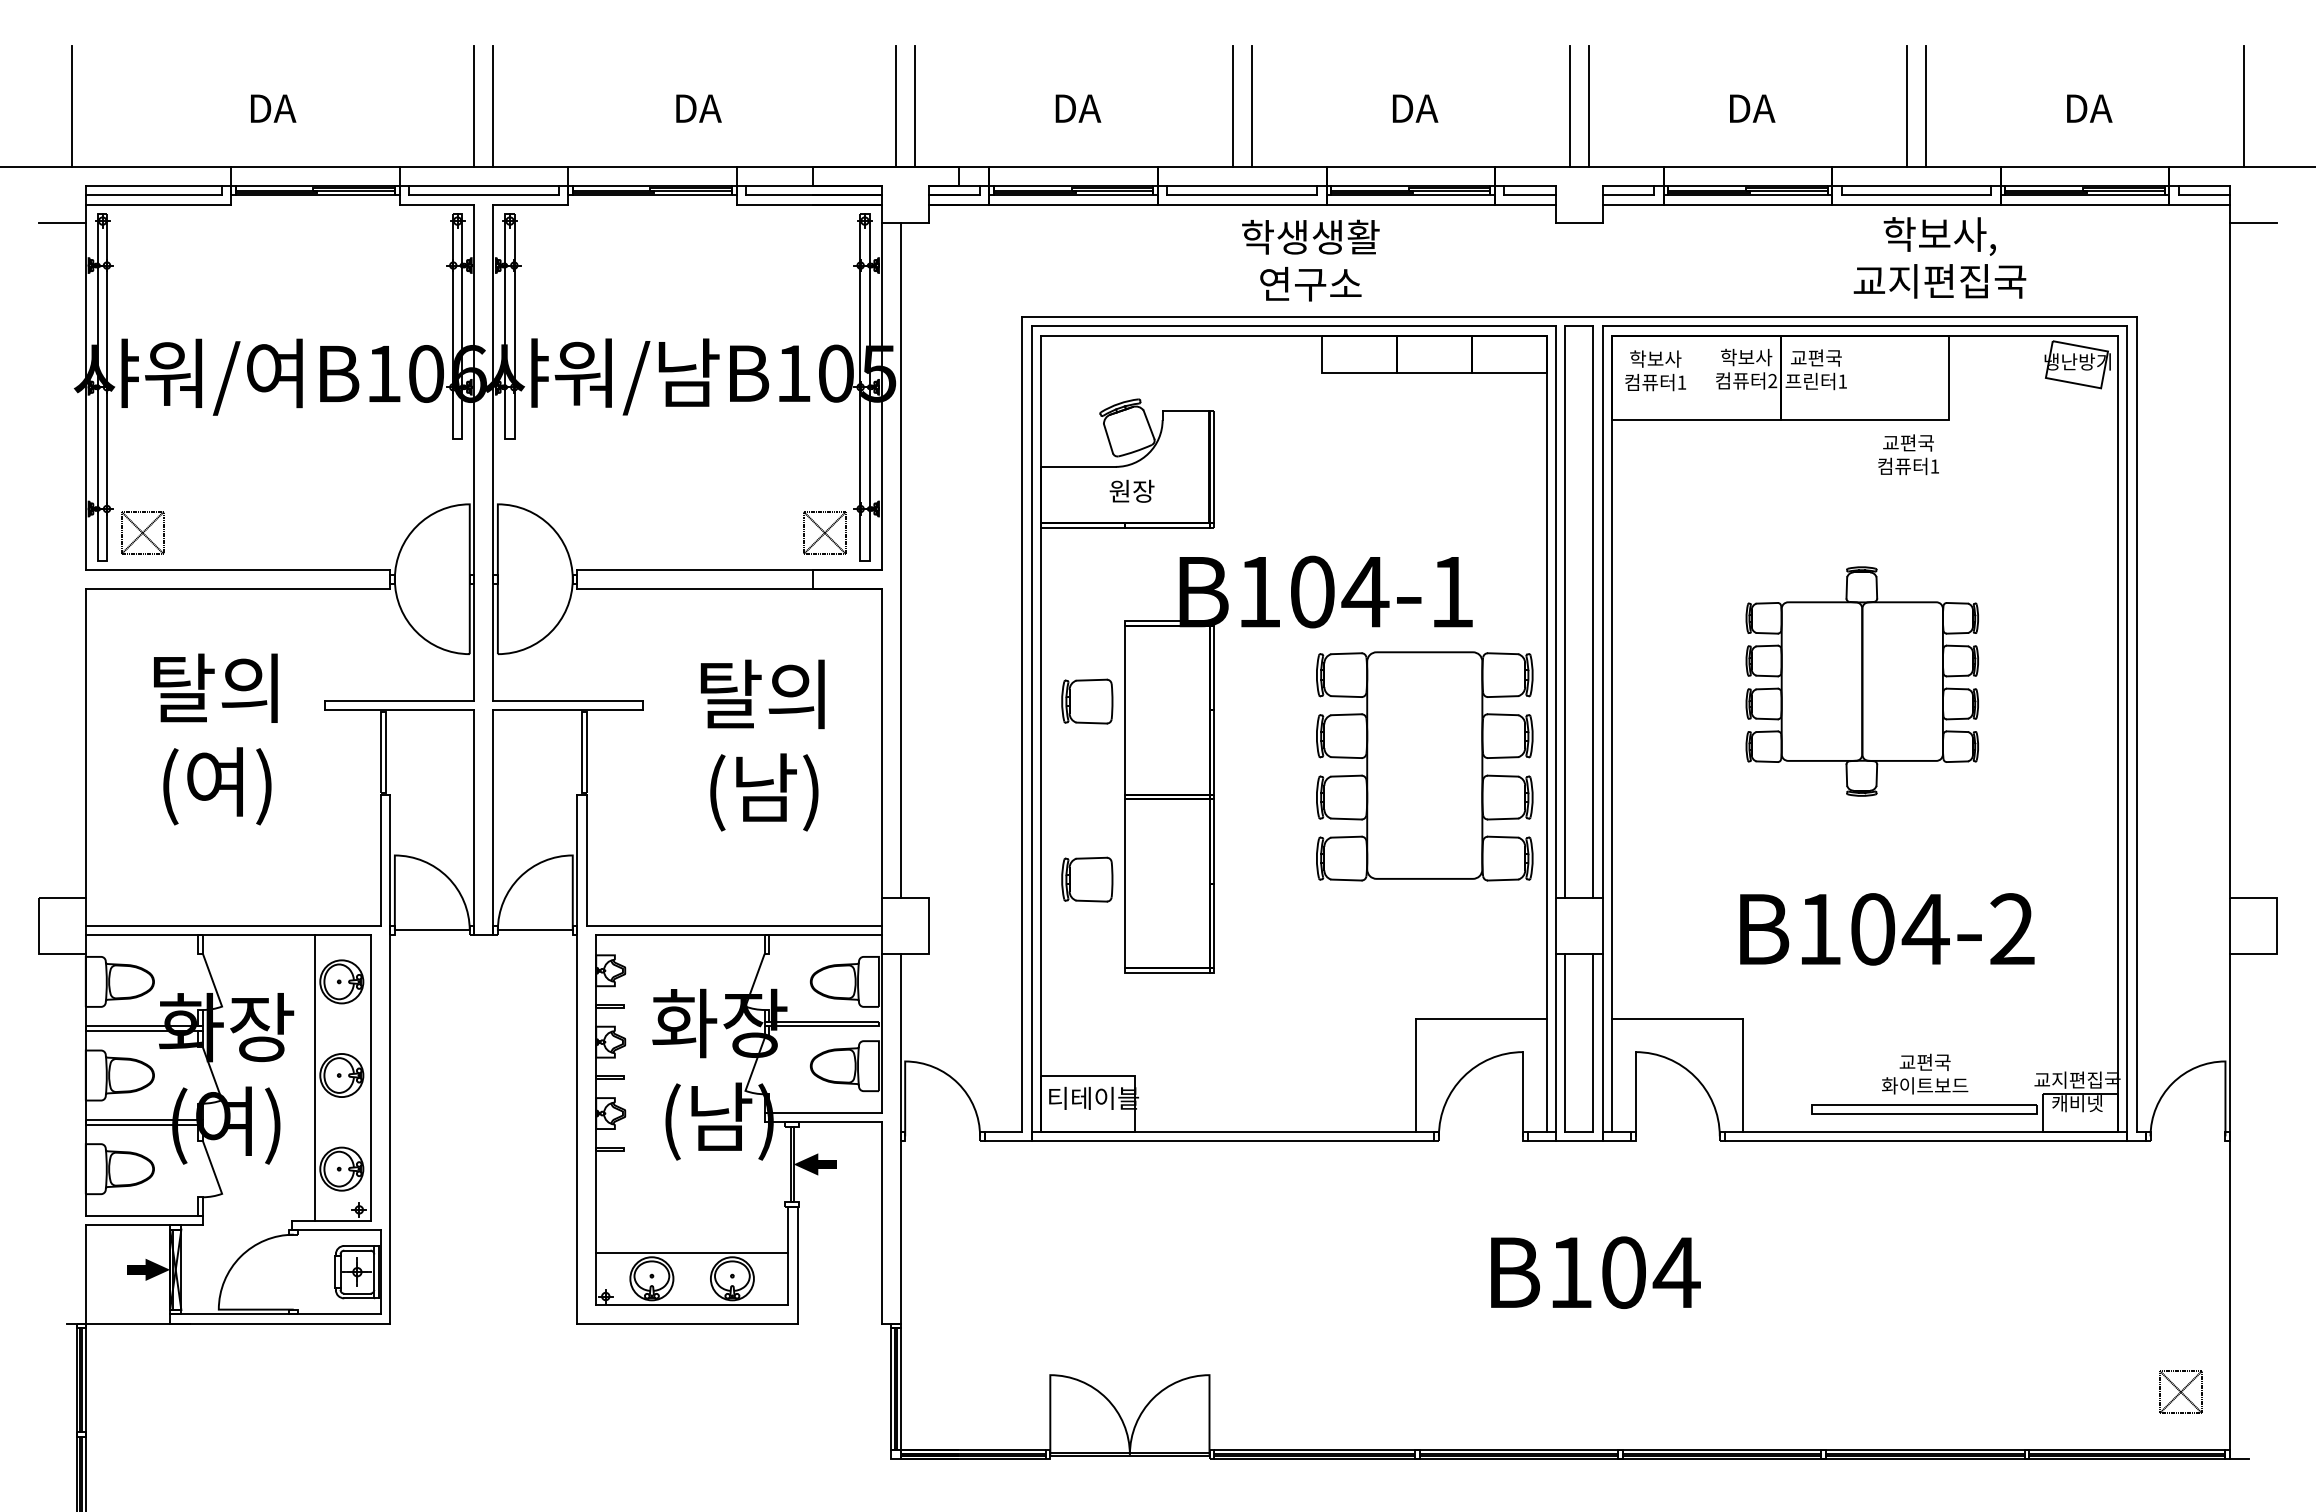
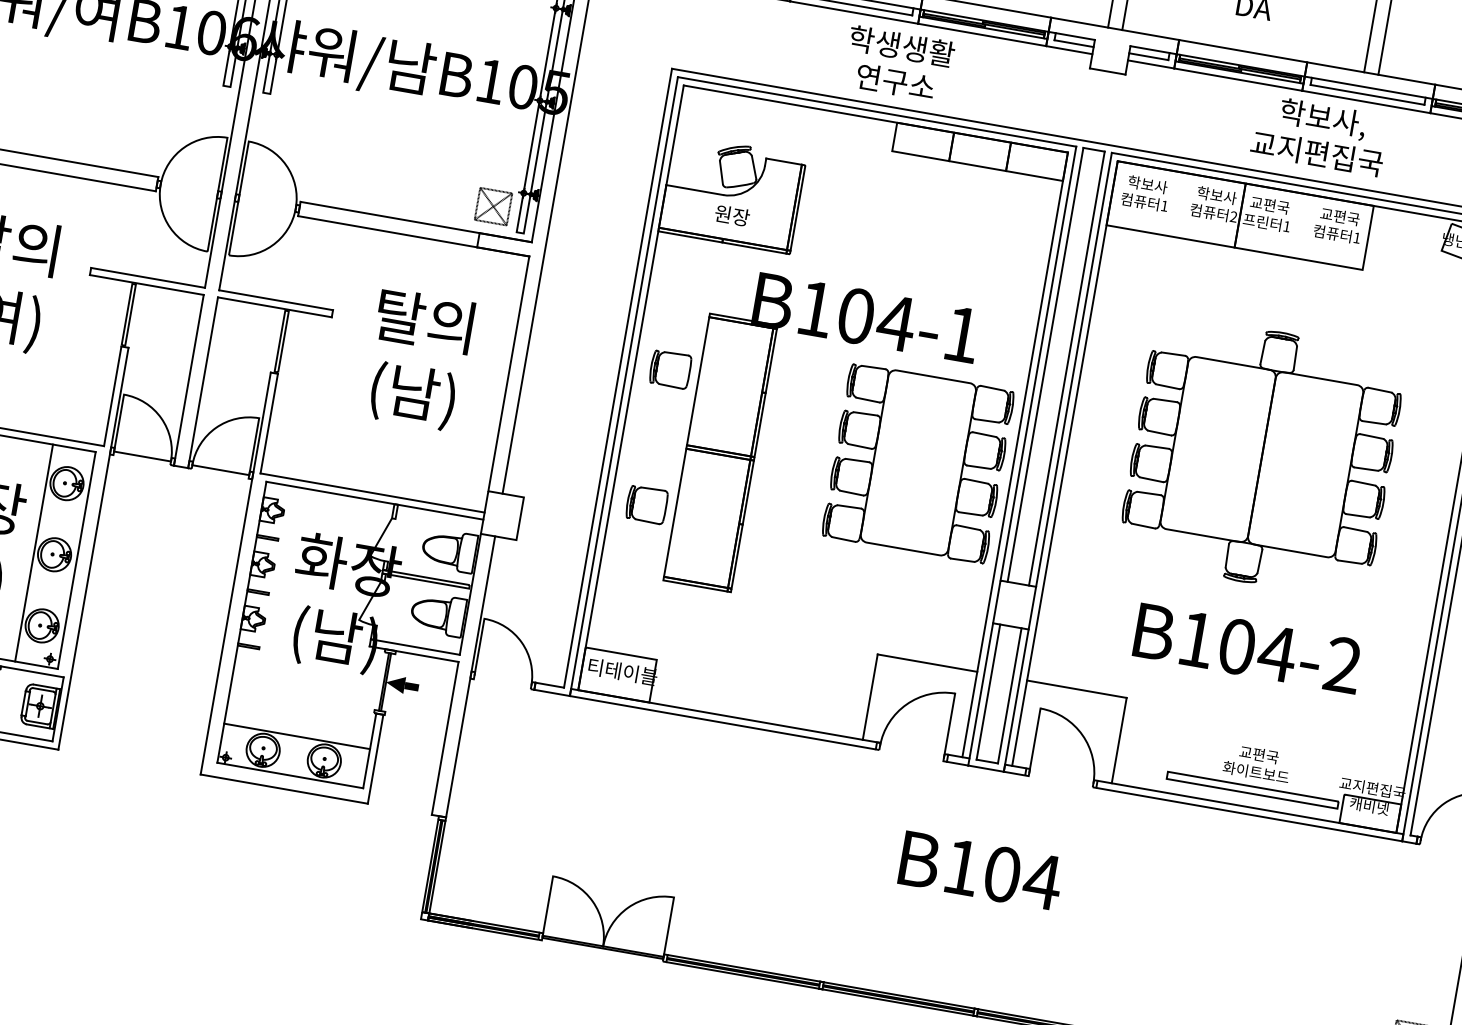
text: (1939, 257) -> (1319, 135), moved
text: (1908, 454) -> (1338, 225), moved
part: (1862, 681) -> (1262, 457), size x1.43

